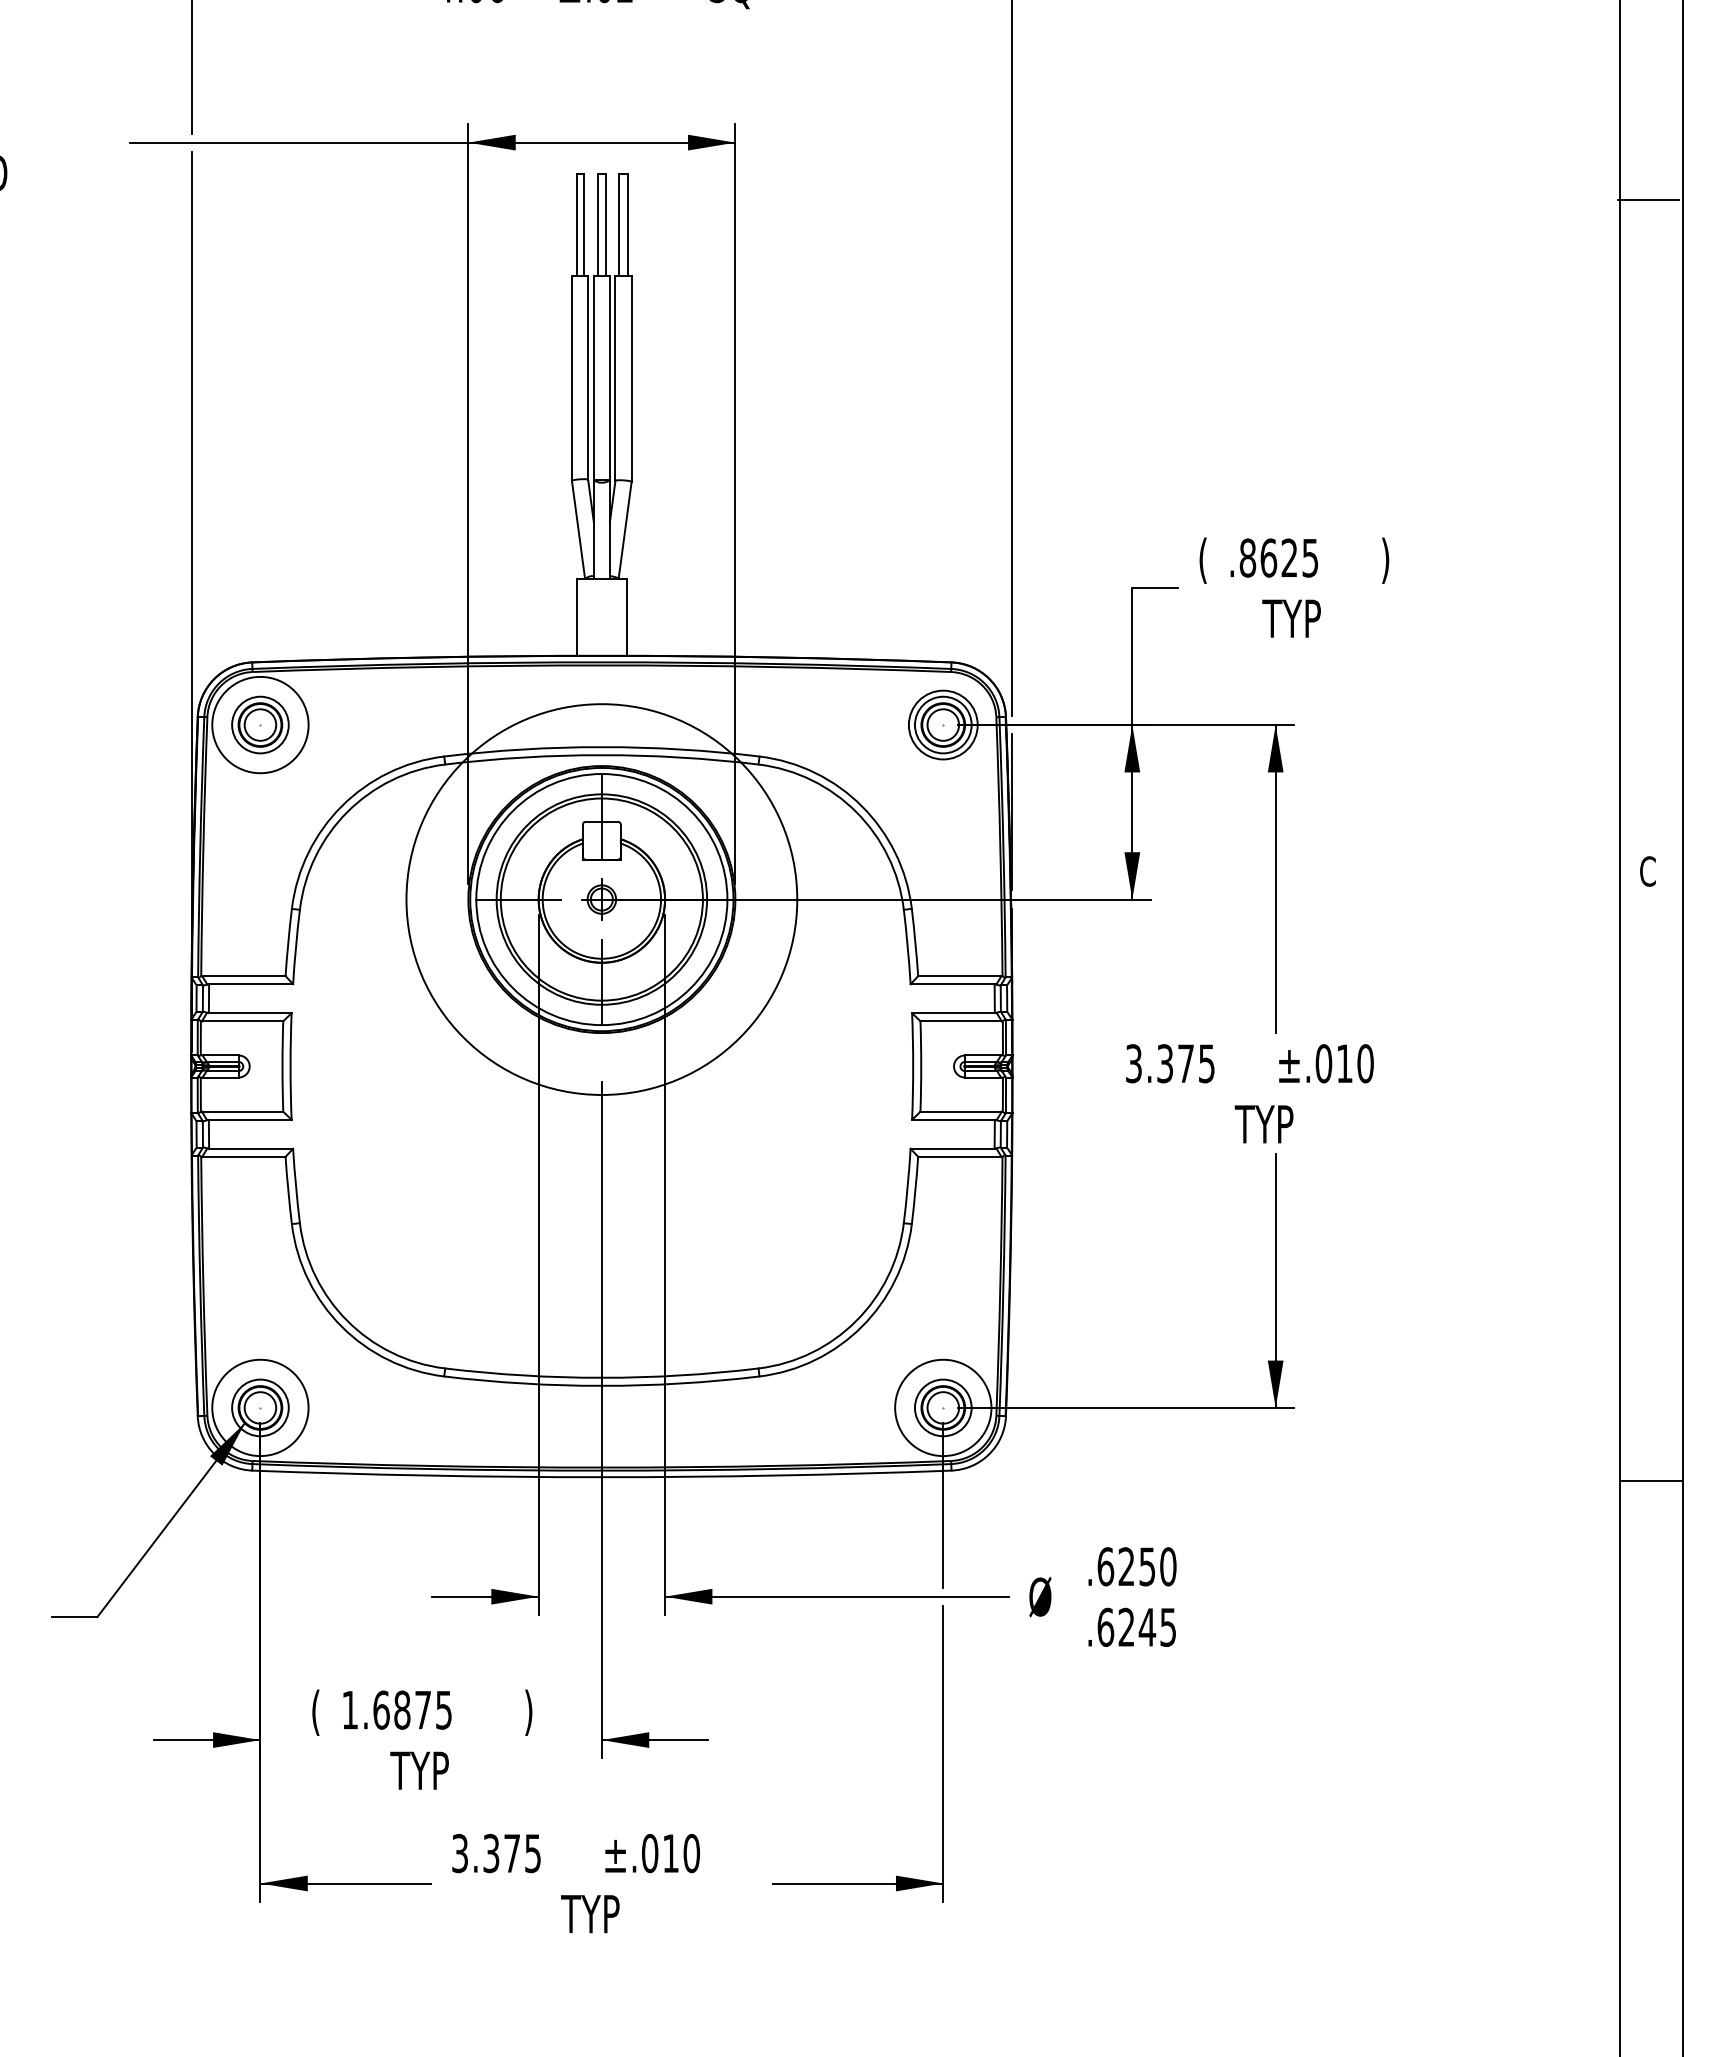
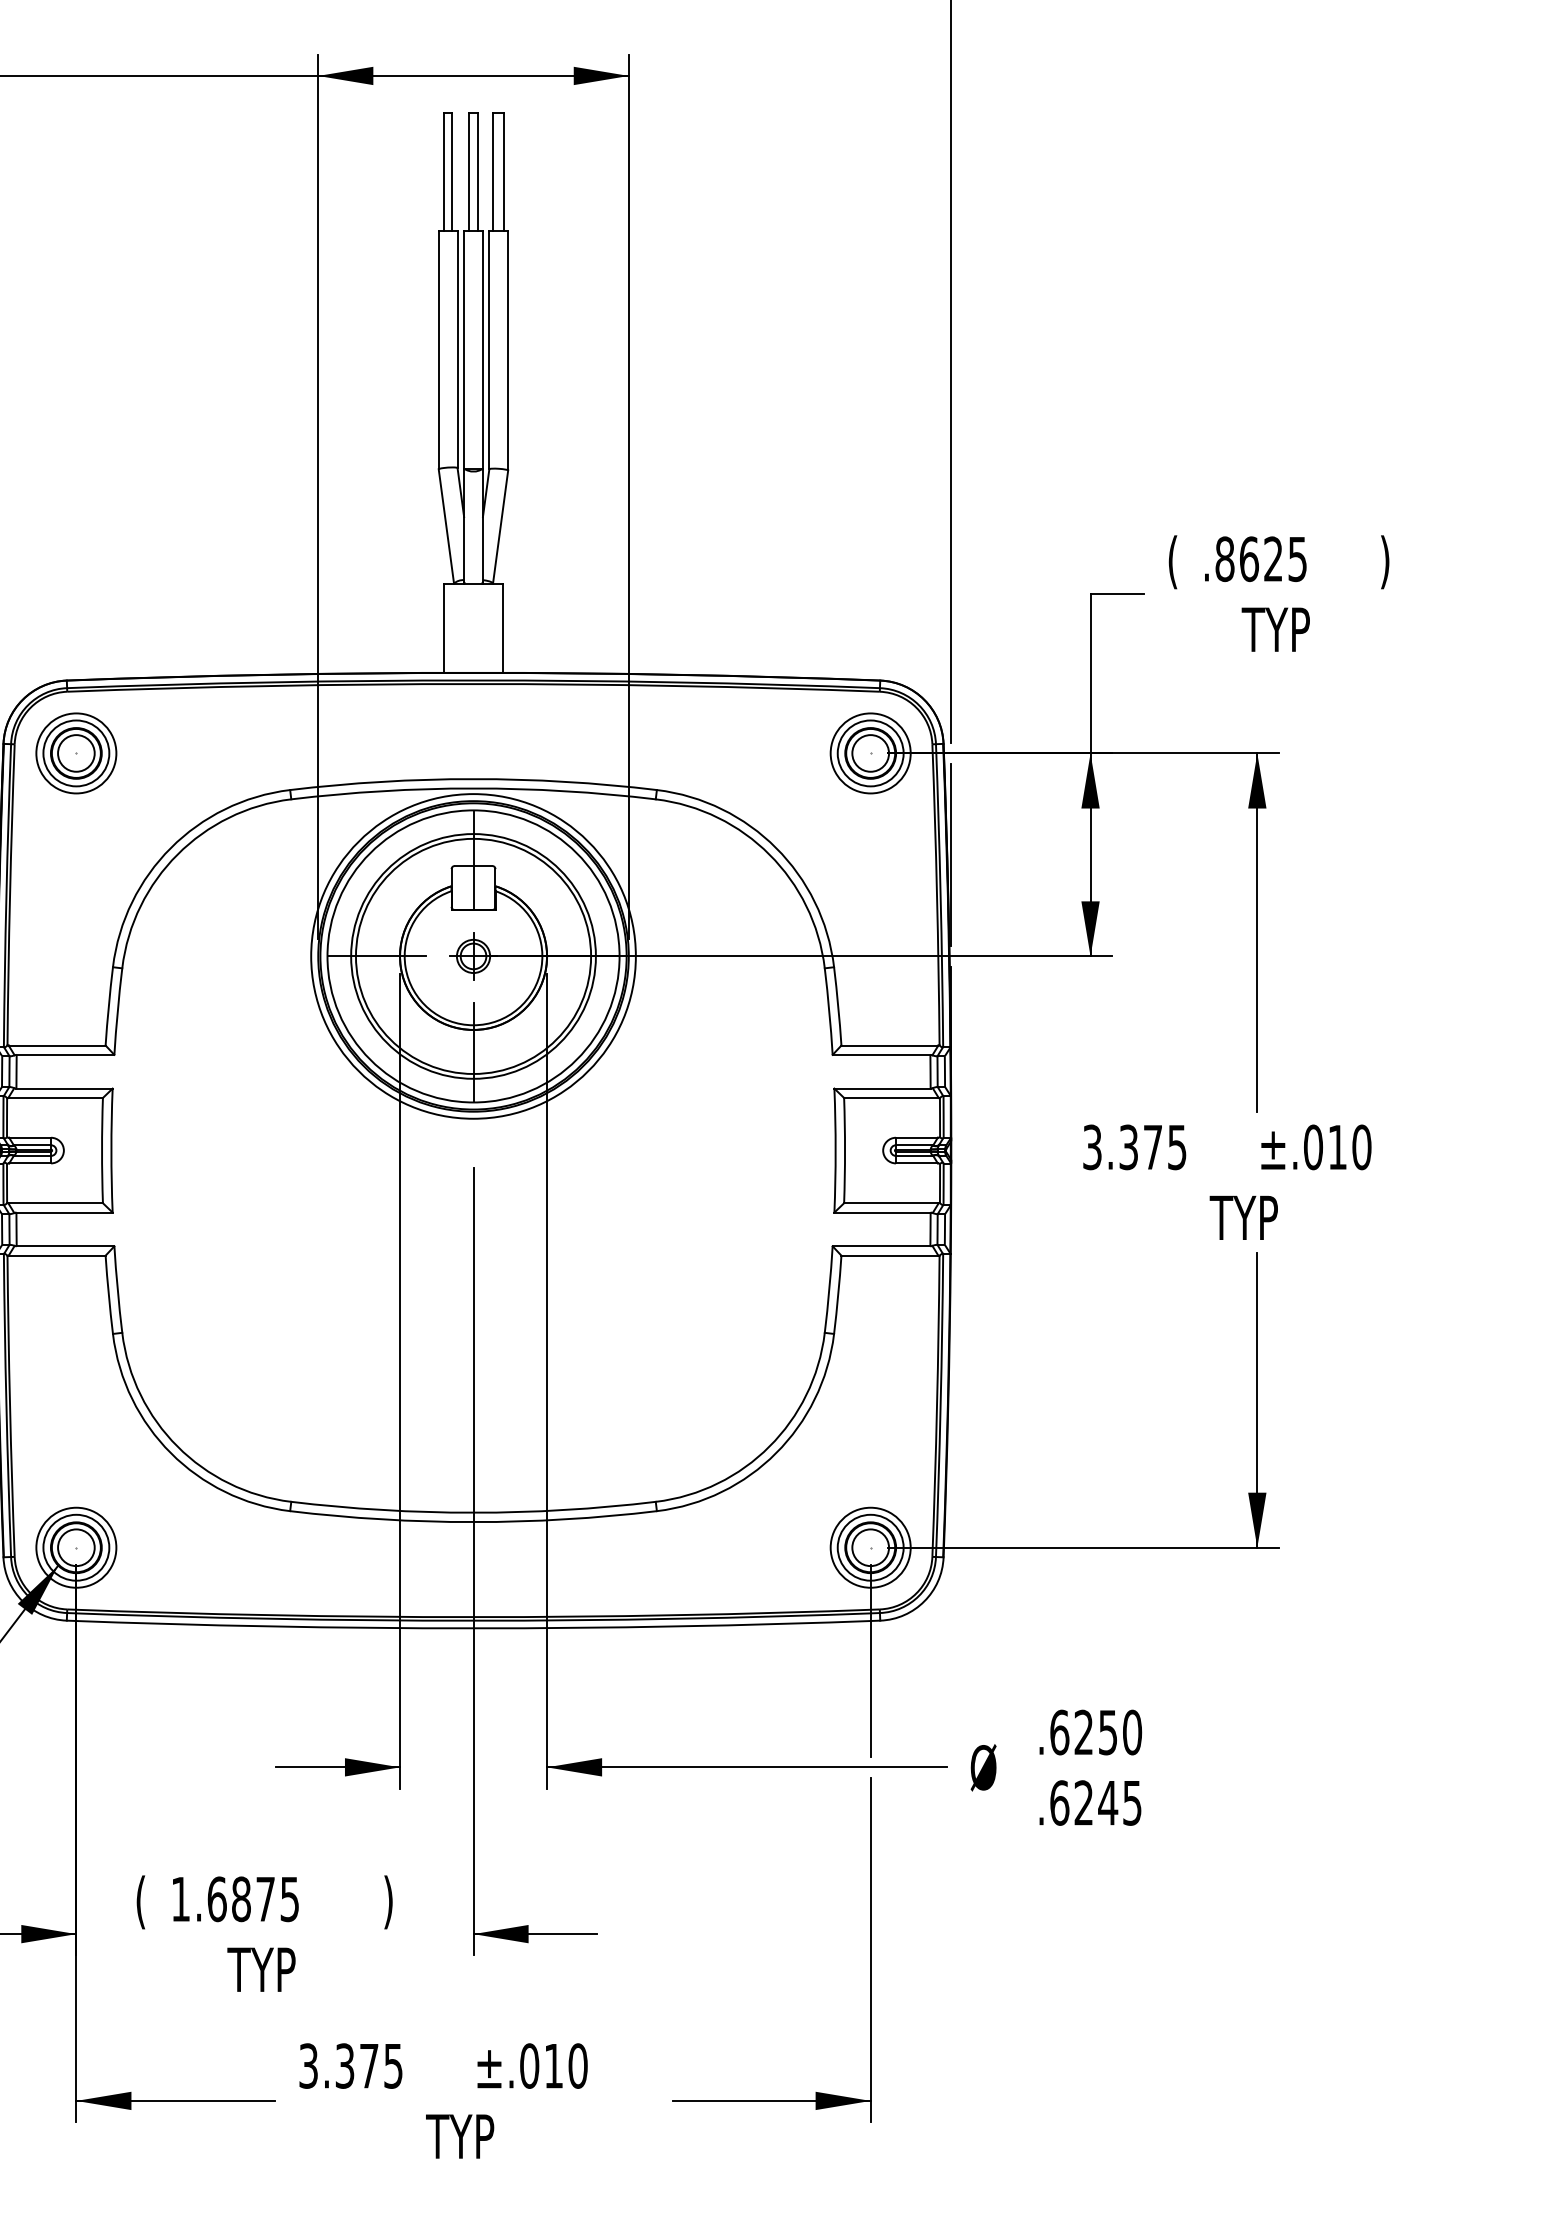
circle: (260, 724) -> (76, 752), size x0.71
circle: (601, 899) -> (473, 956), size x0.71
circle: (260, 1407) -> (76, 1547), size x0.71
circle: (942, 1407) -> (869, 1547), size x0.71

